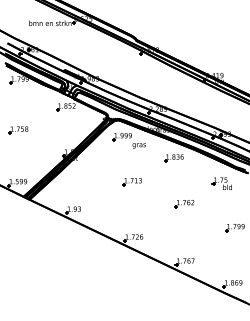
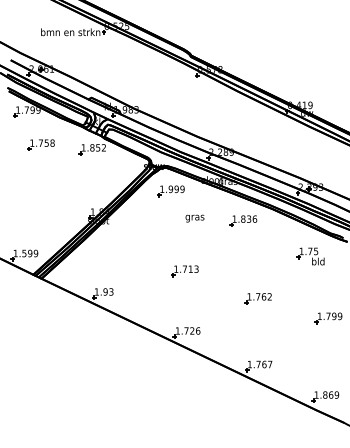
part: (18, 130) -> (40, 144), moved
text: (138, 145) -> (194, 218), moved
part: (131, 182) -> (184, 271), moved
part: (184, 203) -> (257, 298), moved

